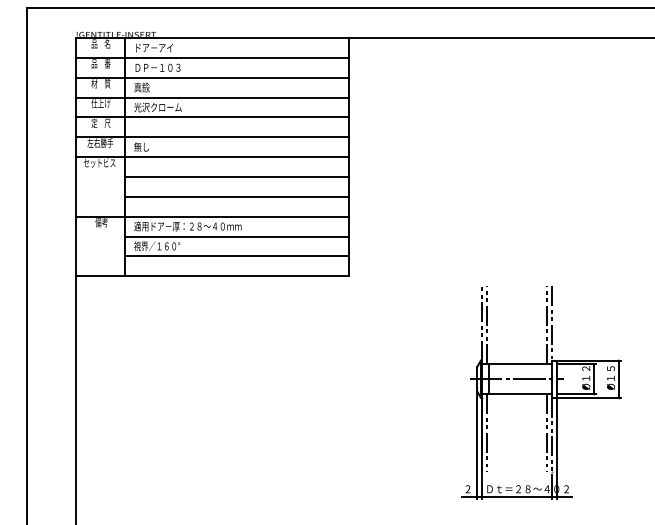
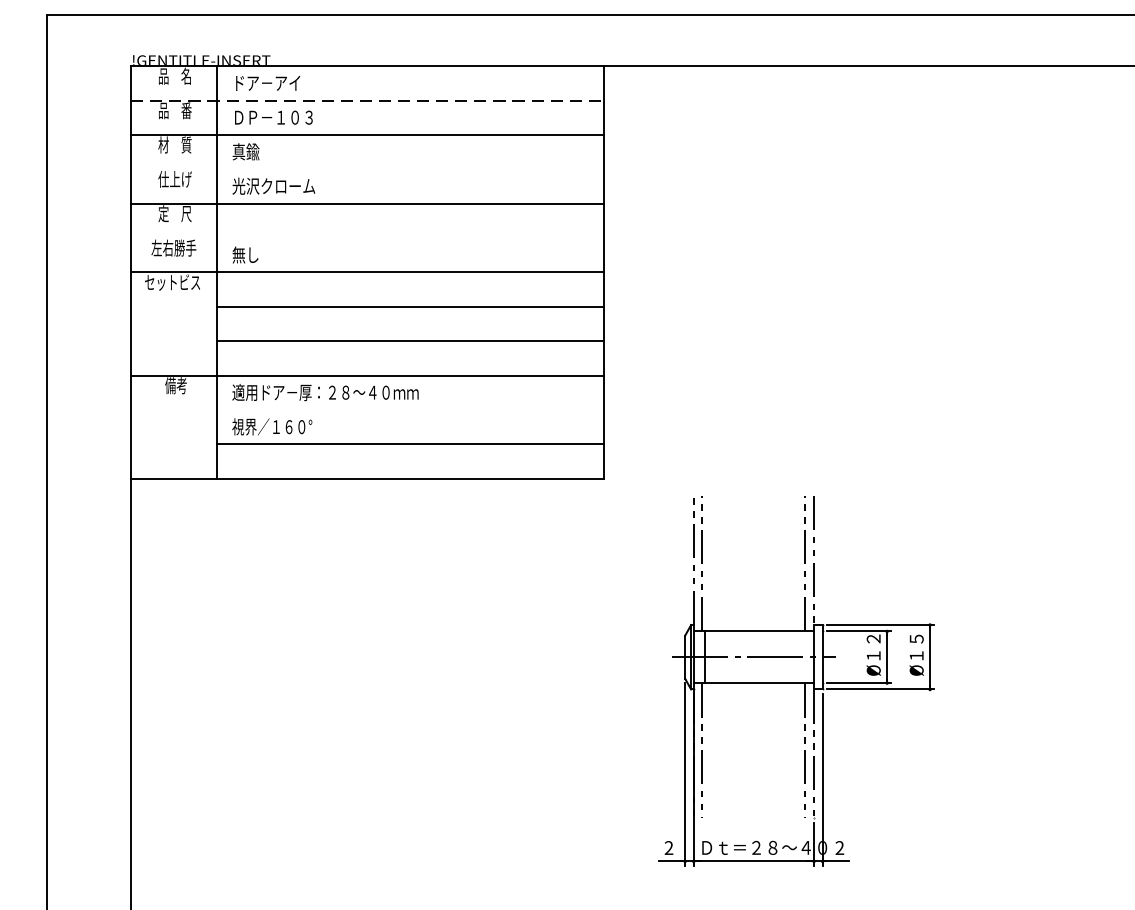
line: (212, 57) -> (368, 99), solid -> dashed
line: (211, 97) -> (366, 169), removed
line: (211, 137) -> (366, 238), removed
line: (236, 236) -> (409, 409), removed
part: (541, 392) -> (796, 680), moved

